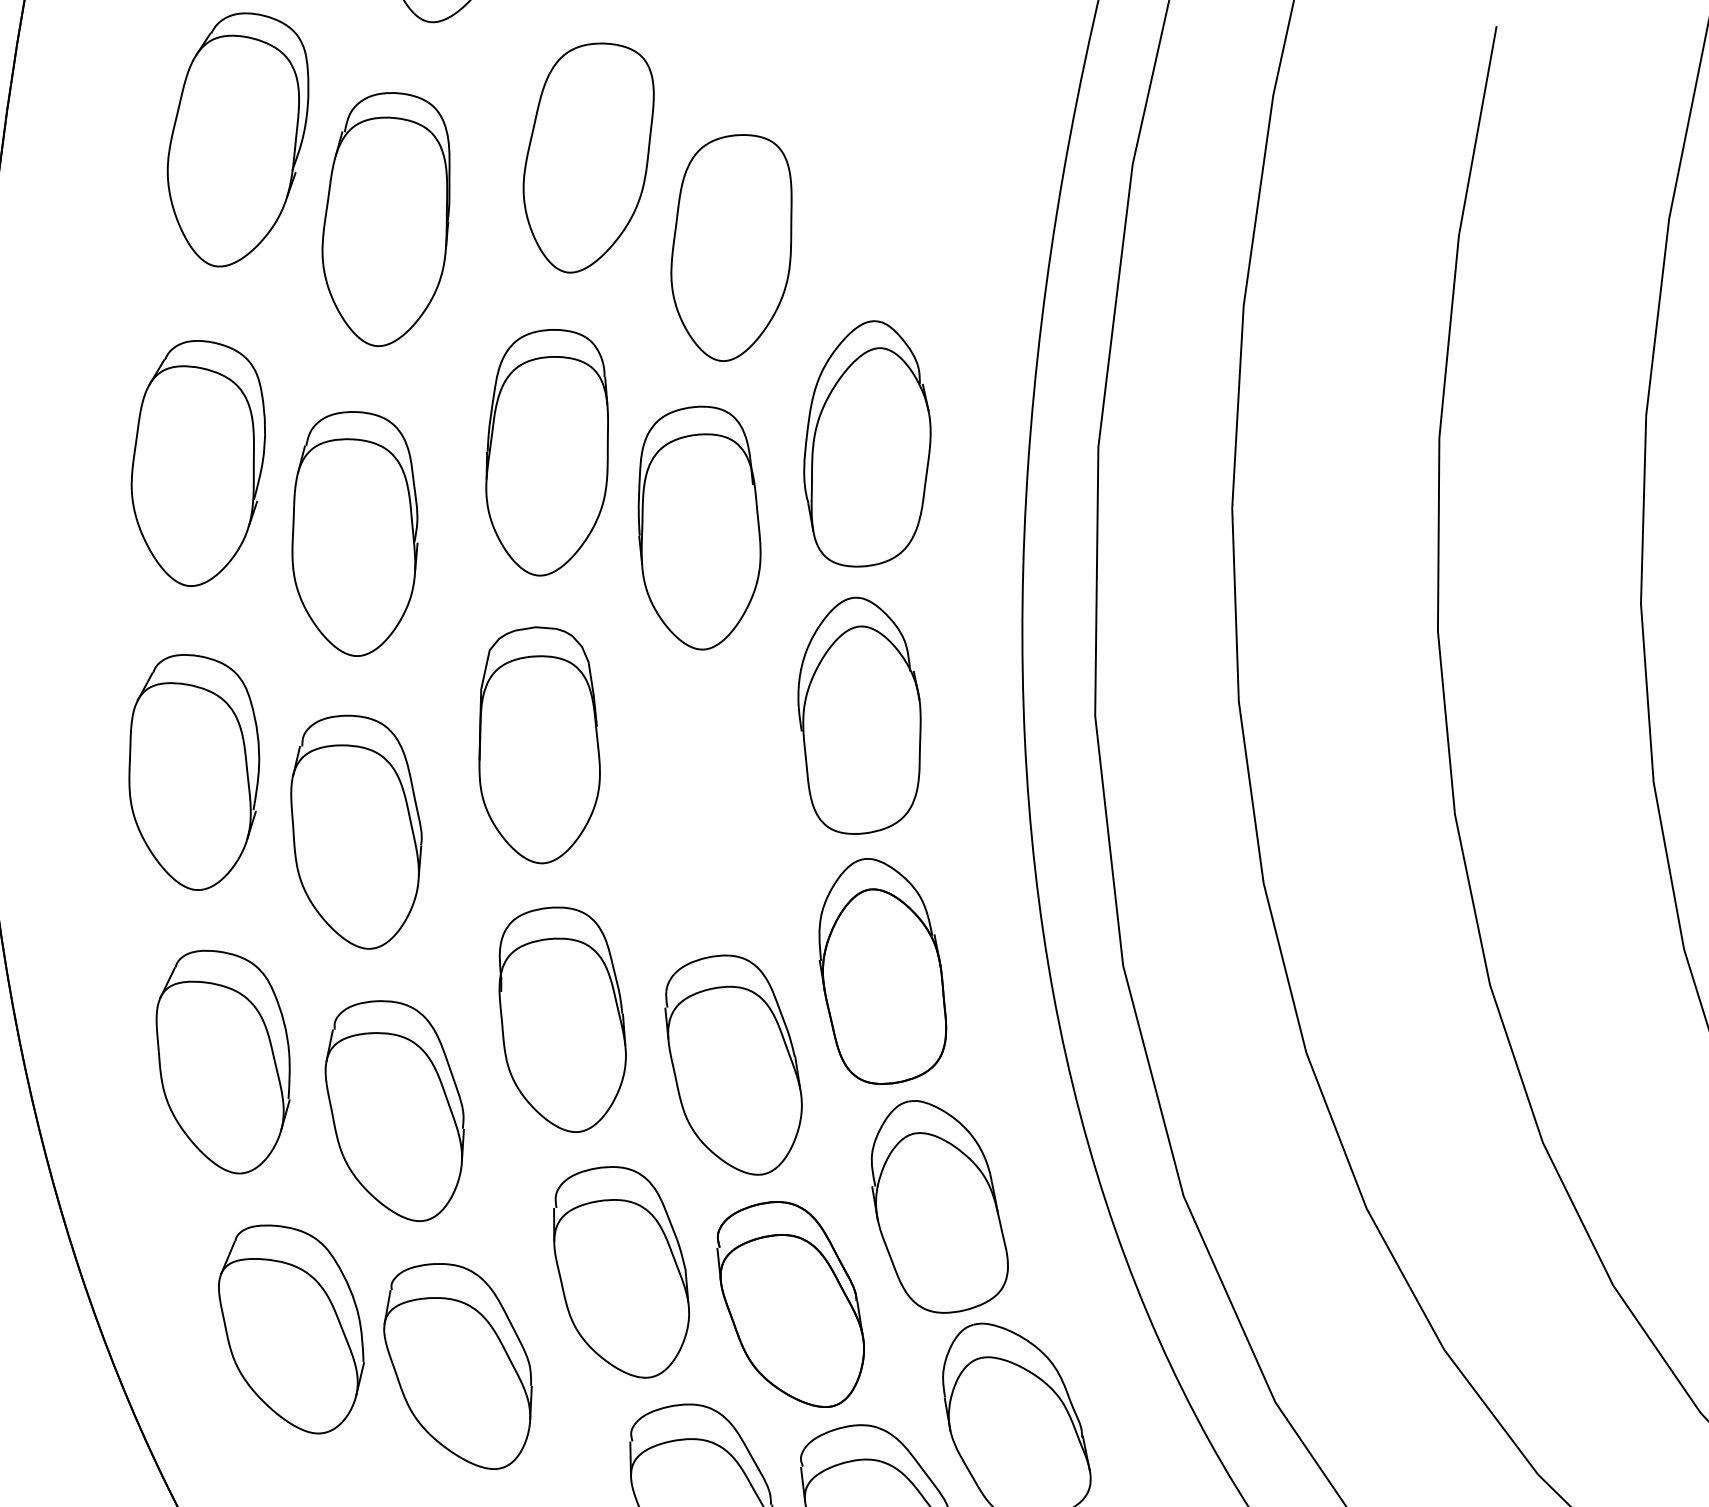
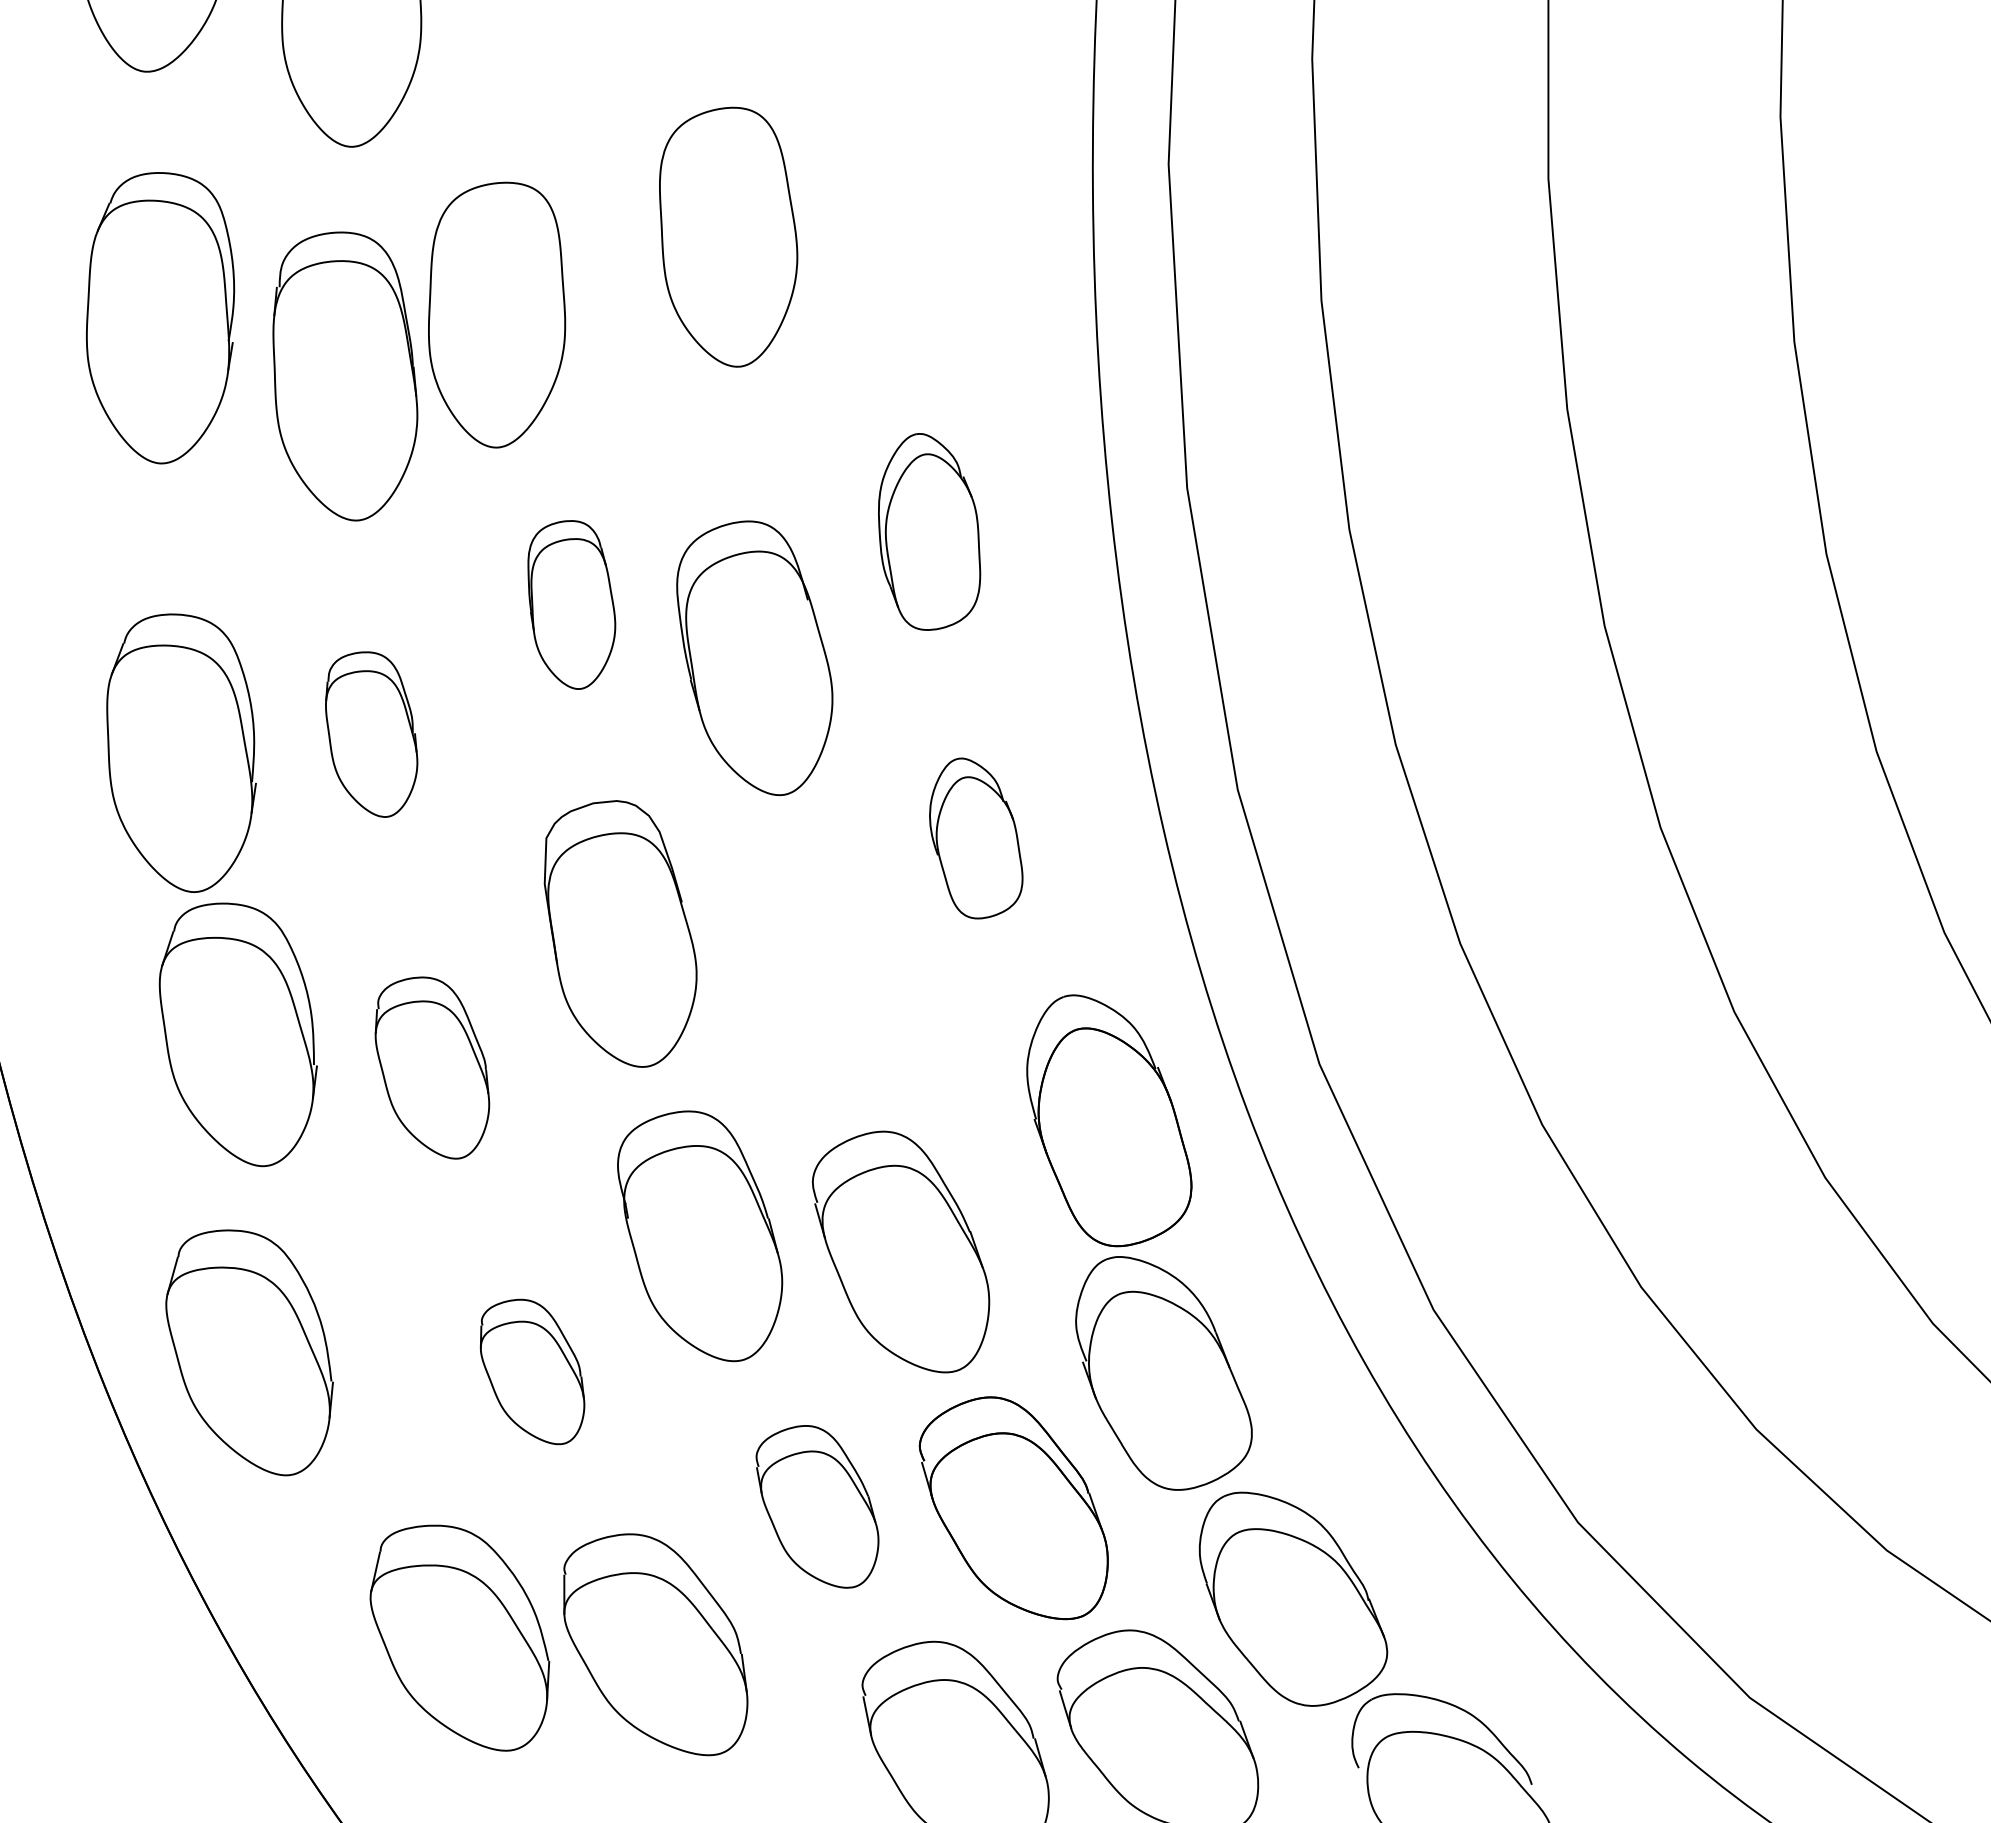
part: (588, 157) -> (497, 314), moved
part: (732, 246) -> (728, 236), moved
part: (868, 444) -> (929, 531), size x0.7
part: (547, 451) -> (571, 604), size x0.6
part: (197, 463) -> (181, 752), moved
part: (354, 533) -> (371, 734), size x0.6
part: (861, 717) -> (976, 838), size x0.6
part: (355, 830) -> (432, 1067), size x0.7
part: (884, 973) -> (1109, 1120), moved
part: (222, 1061) -> (249, 1352), moved
part: (394, 1109) -> (532, 1371), size x0.6
part: (620, 1270) -> (817, 1506), size x0.7

